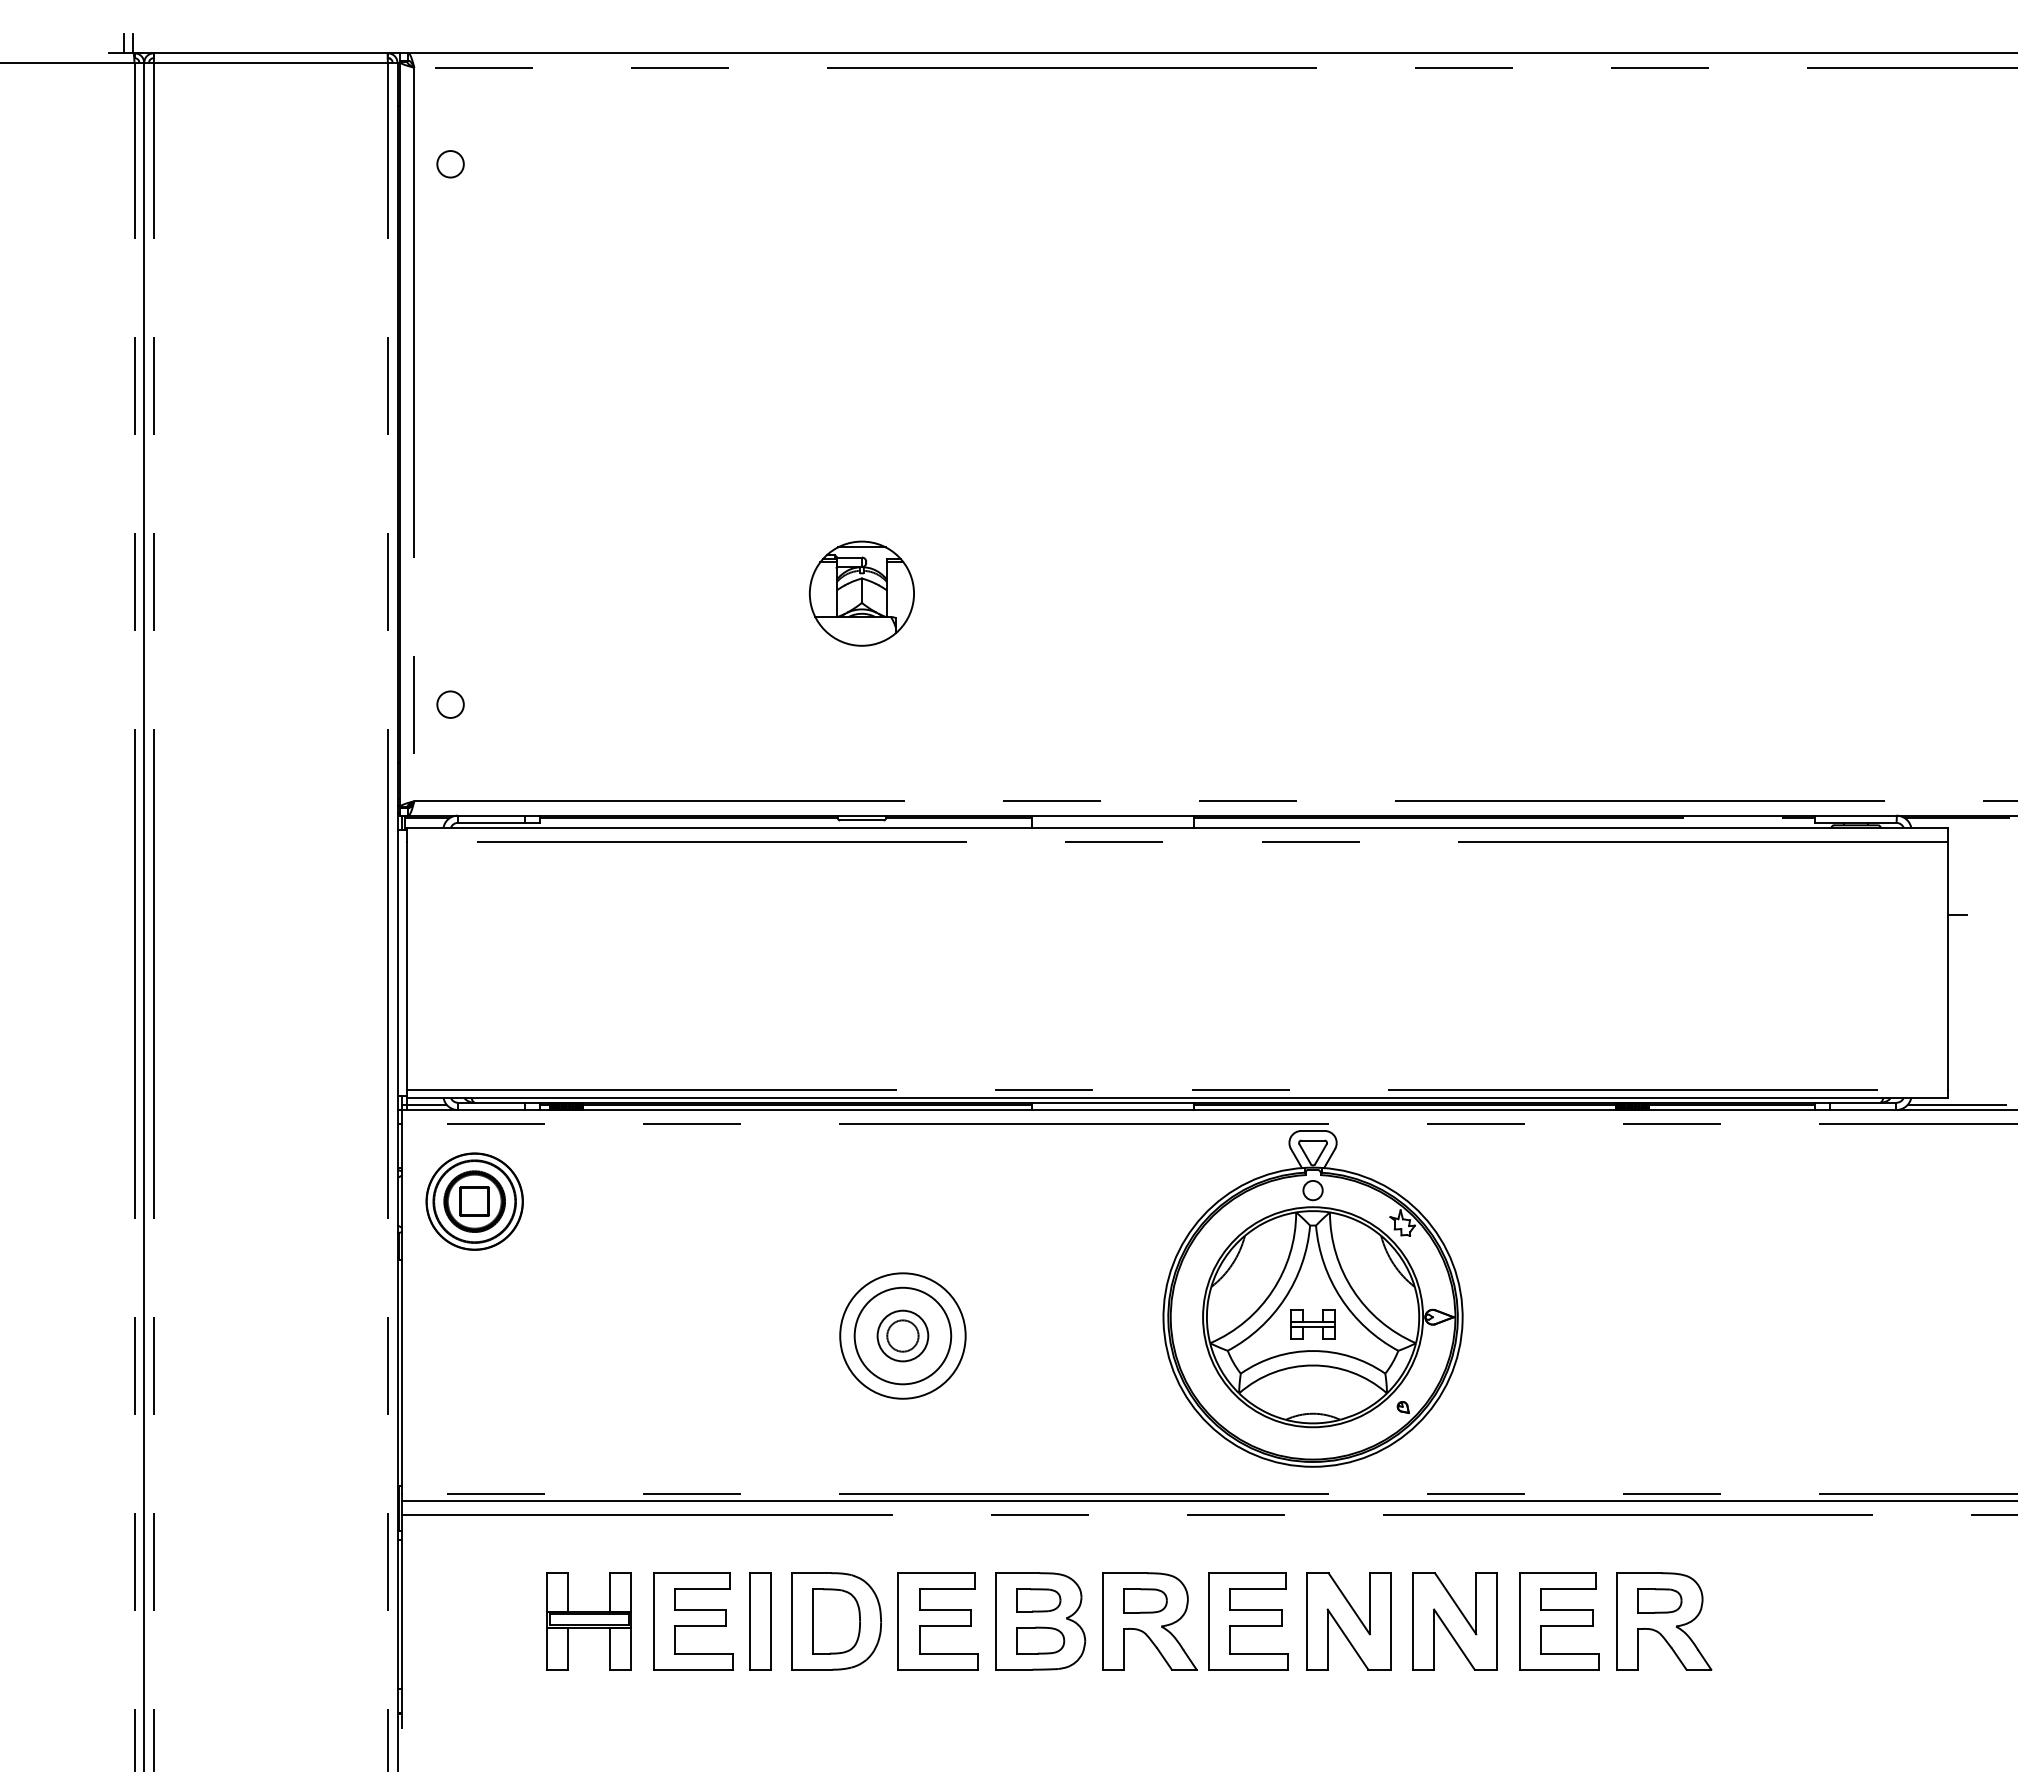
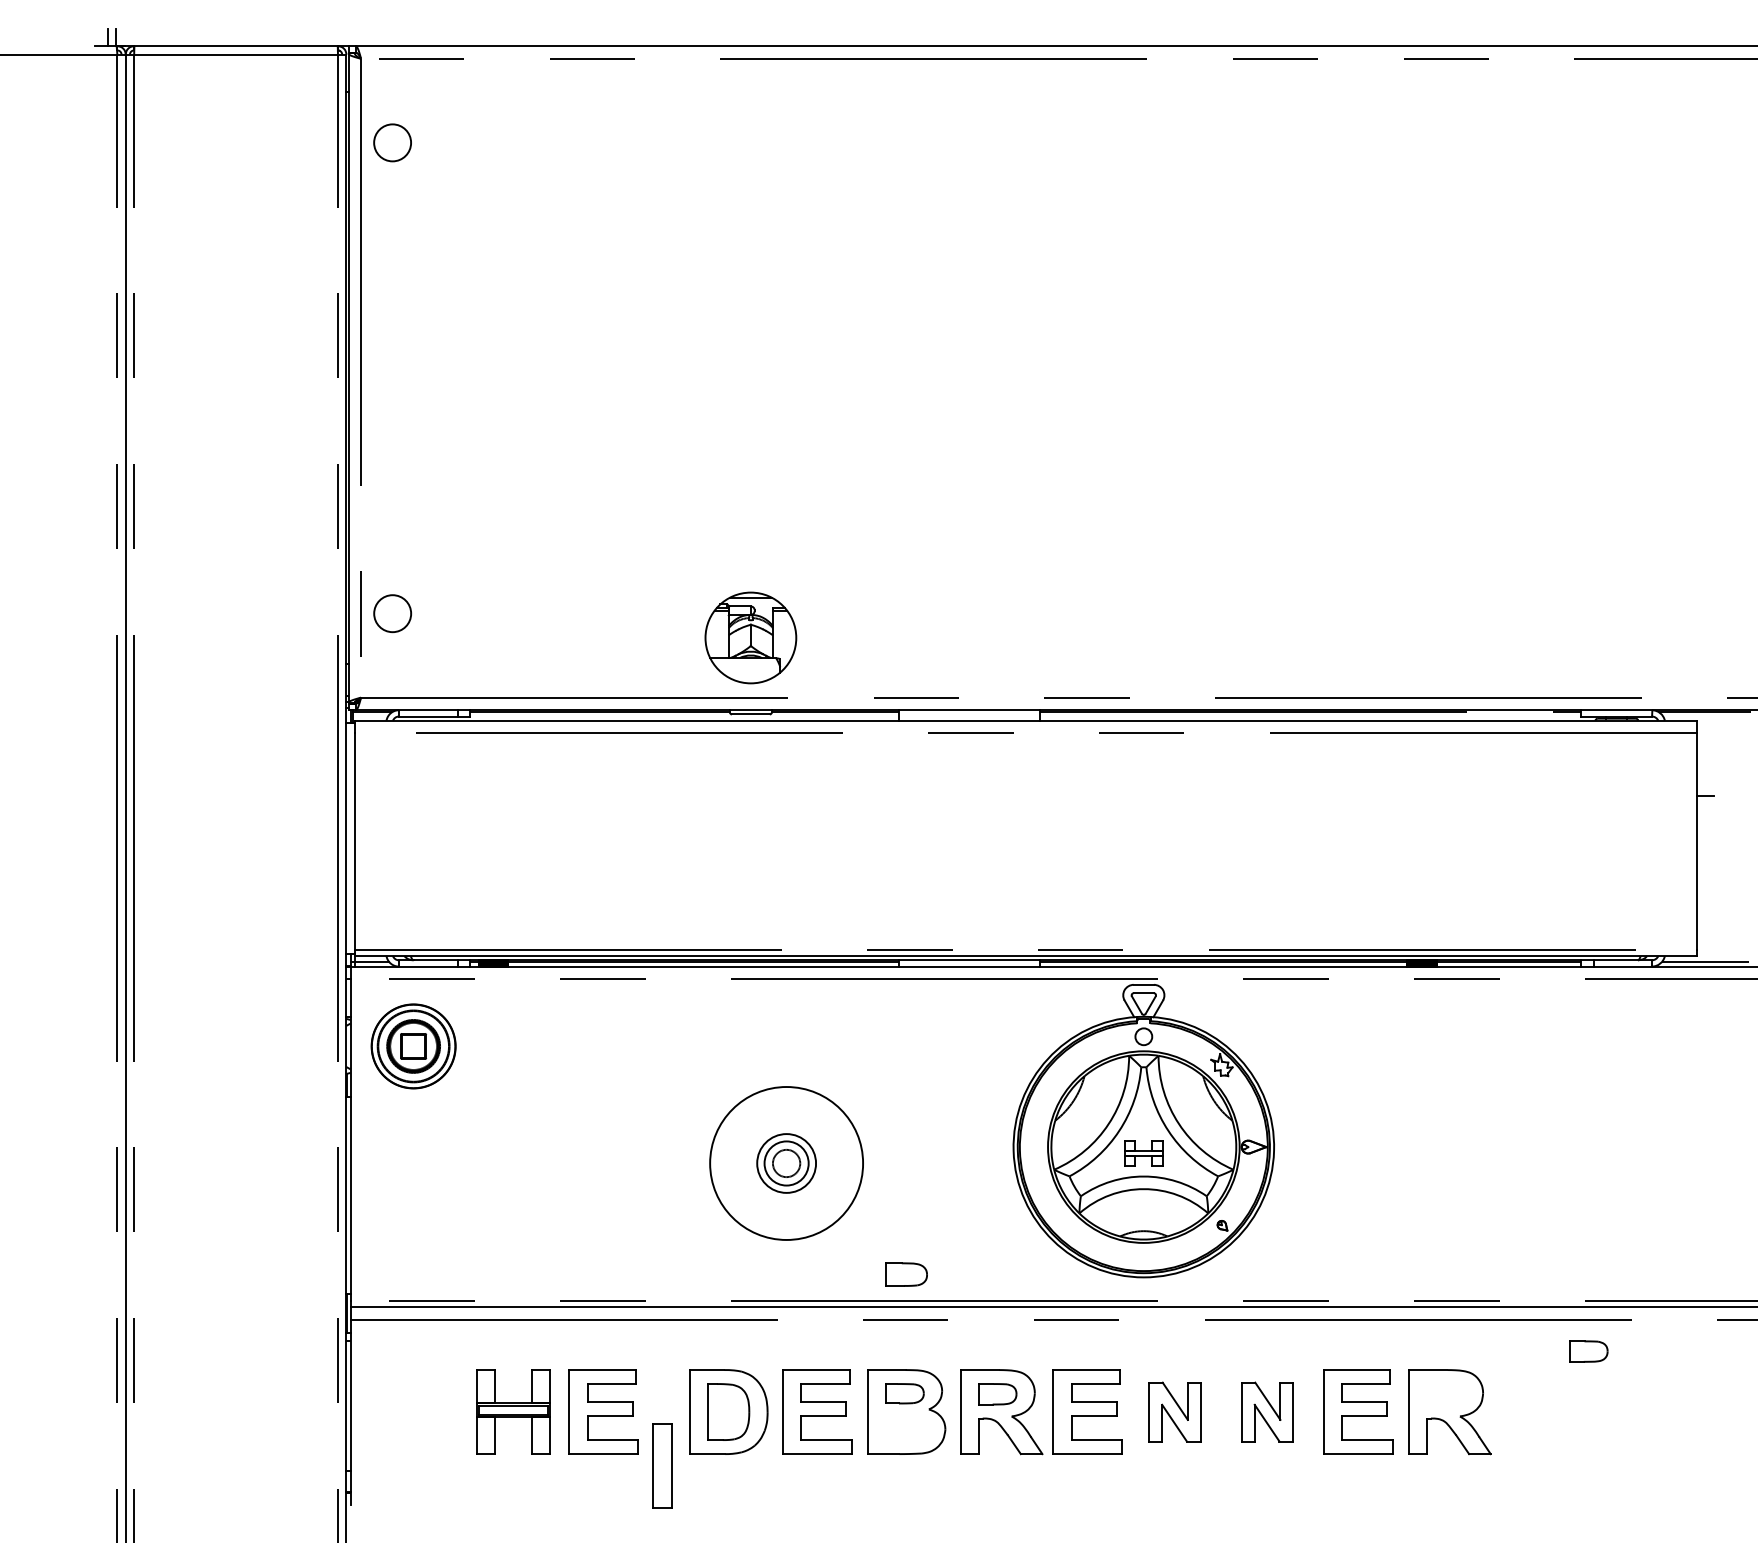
circle: (450, 164) -> (392, 143), size x1.6
part: (861, 593) -> (750, 637), moved
circle: (450, 704) -> (392, 613), size x1.6
circle: (902, 1335) -> (786, 1163), size x0.7
circle: (902, 1335) -> (786, 1163), size x1.4
part: (1659, 1600) -> (1588, 1351), moved
part: (760, 1621) -> (662, 1466), moved
part: (1348, 1621) -> (1174, 1412), size x0.7
part: (1454, 1621) -> (1267, 1412), size x0.7
part: (1040, 1640) -> (906, 1274), moved

